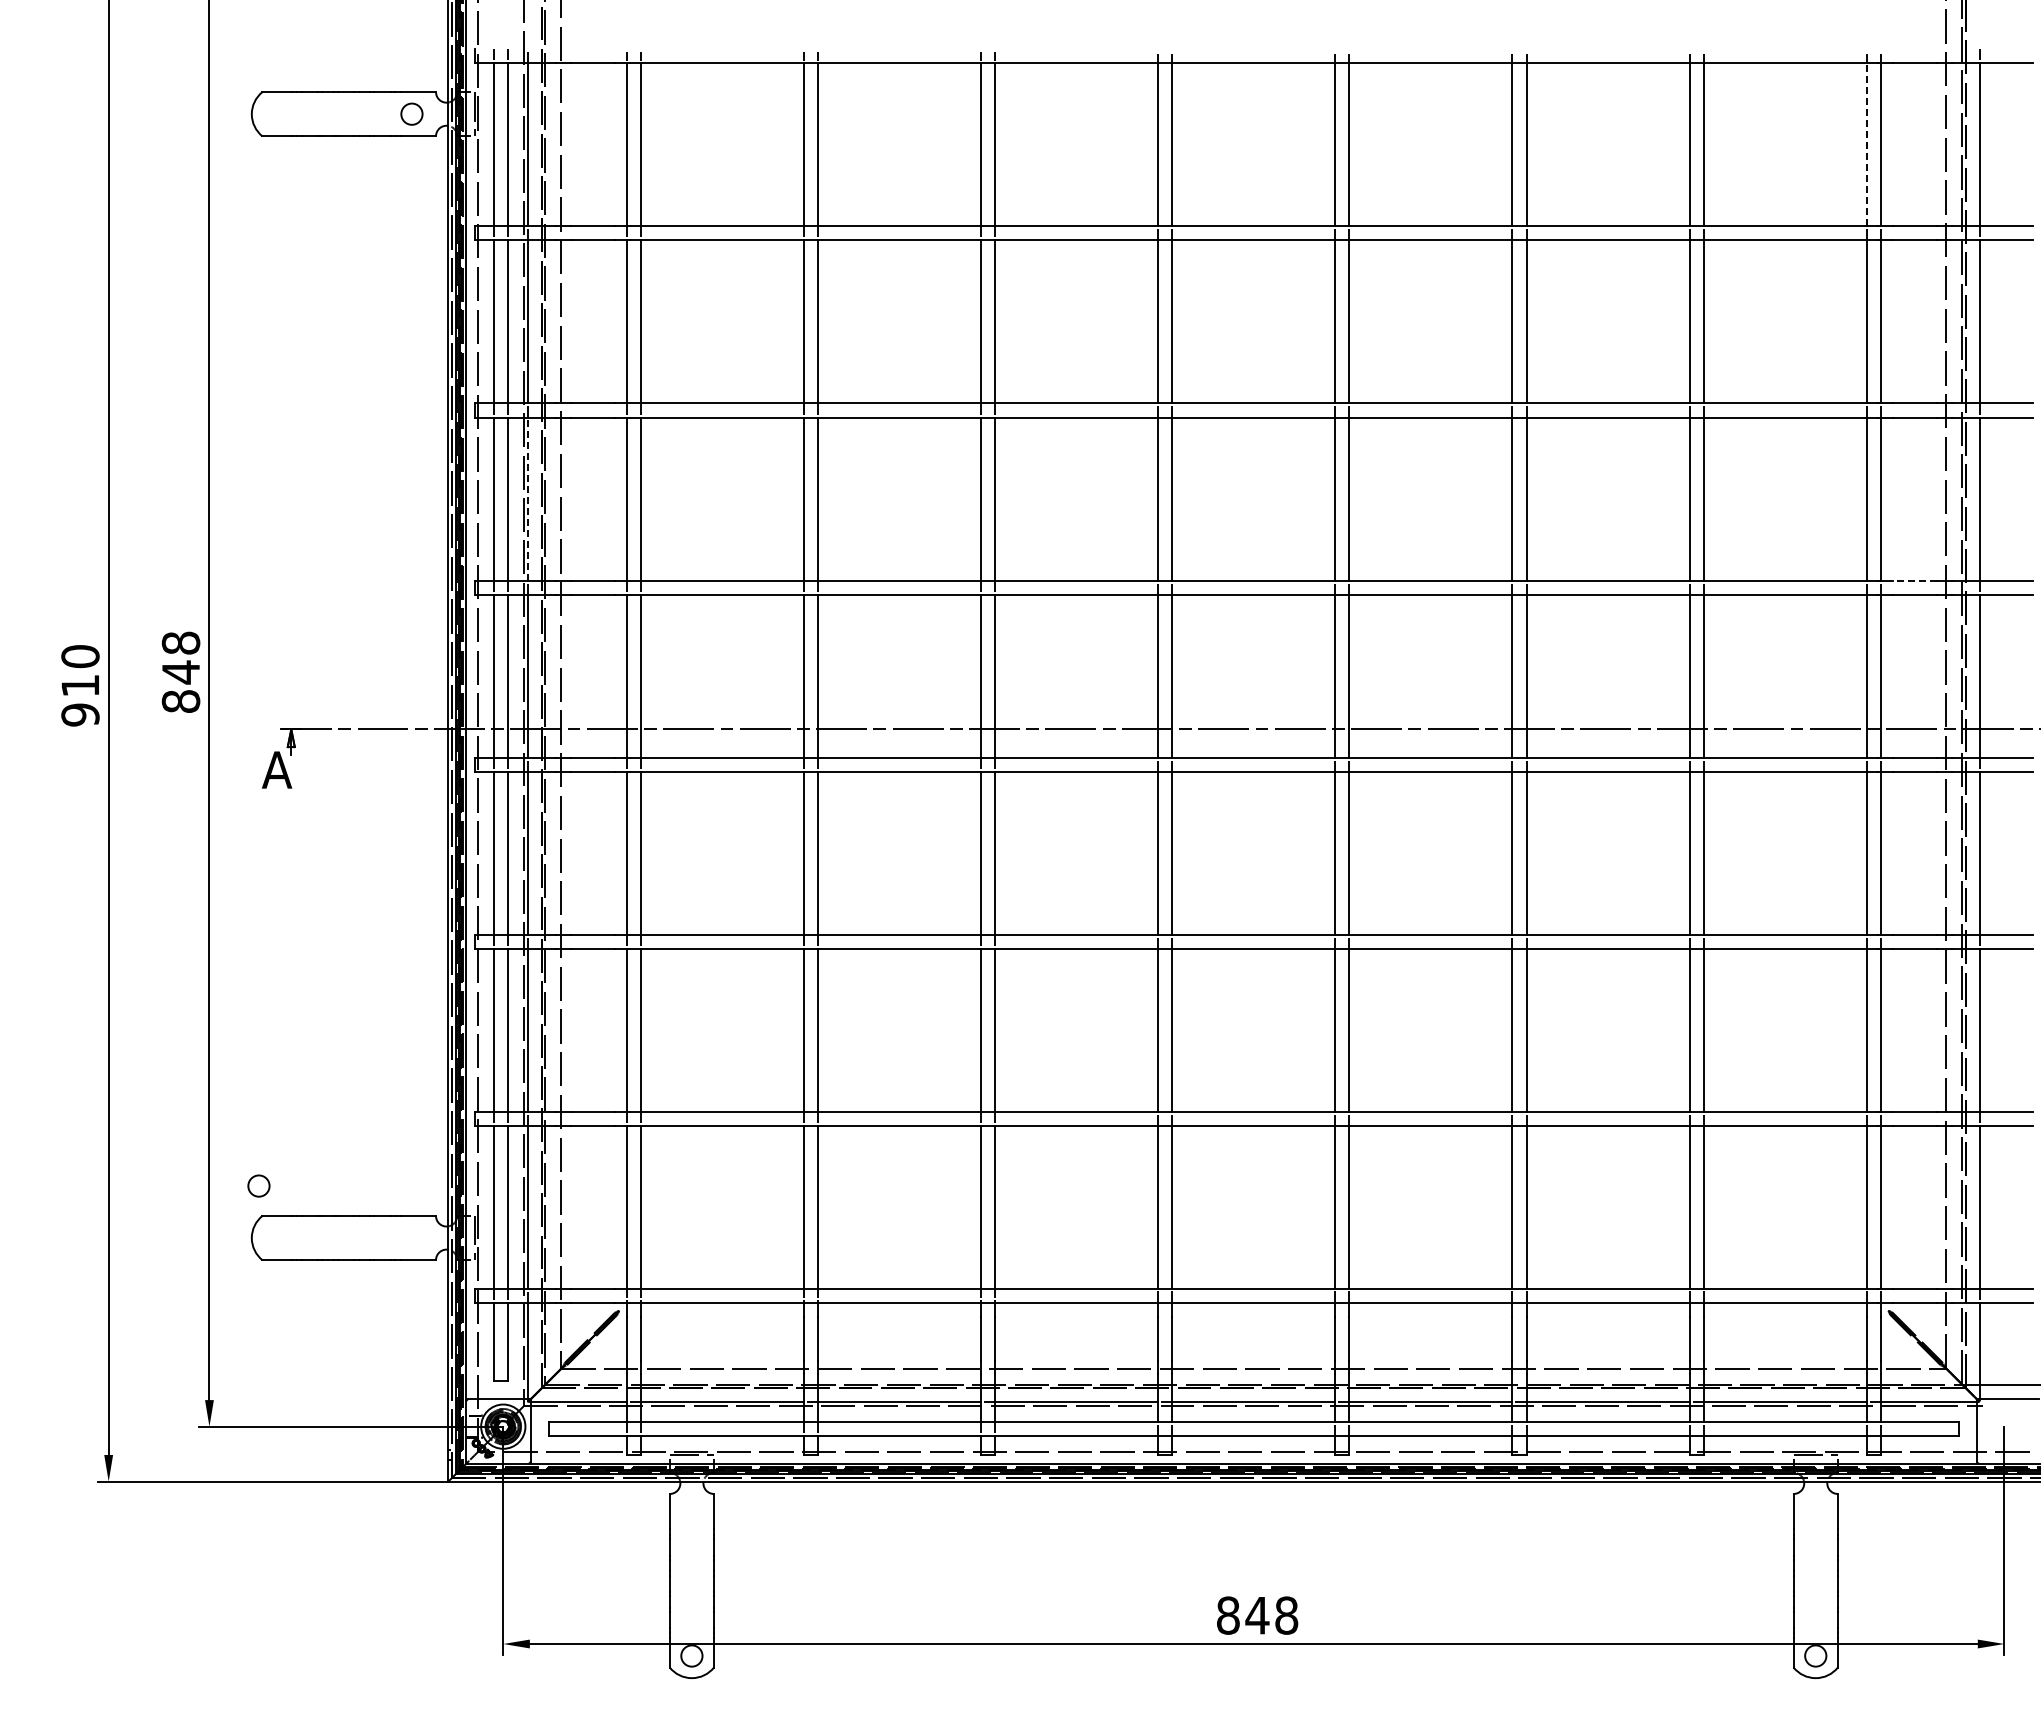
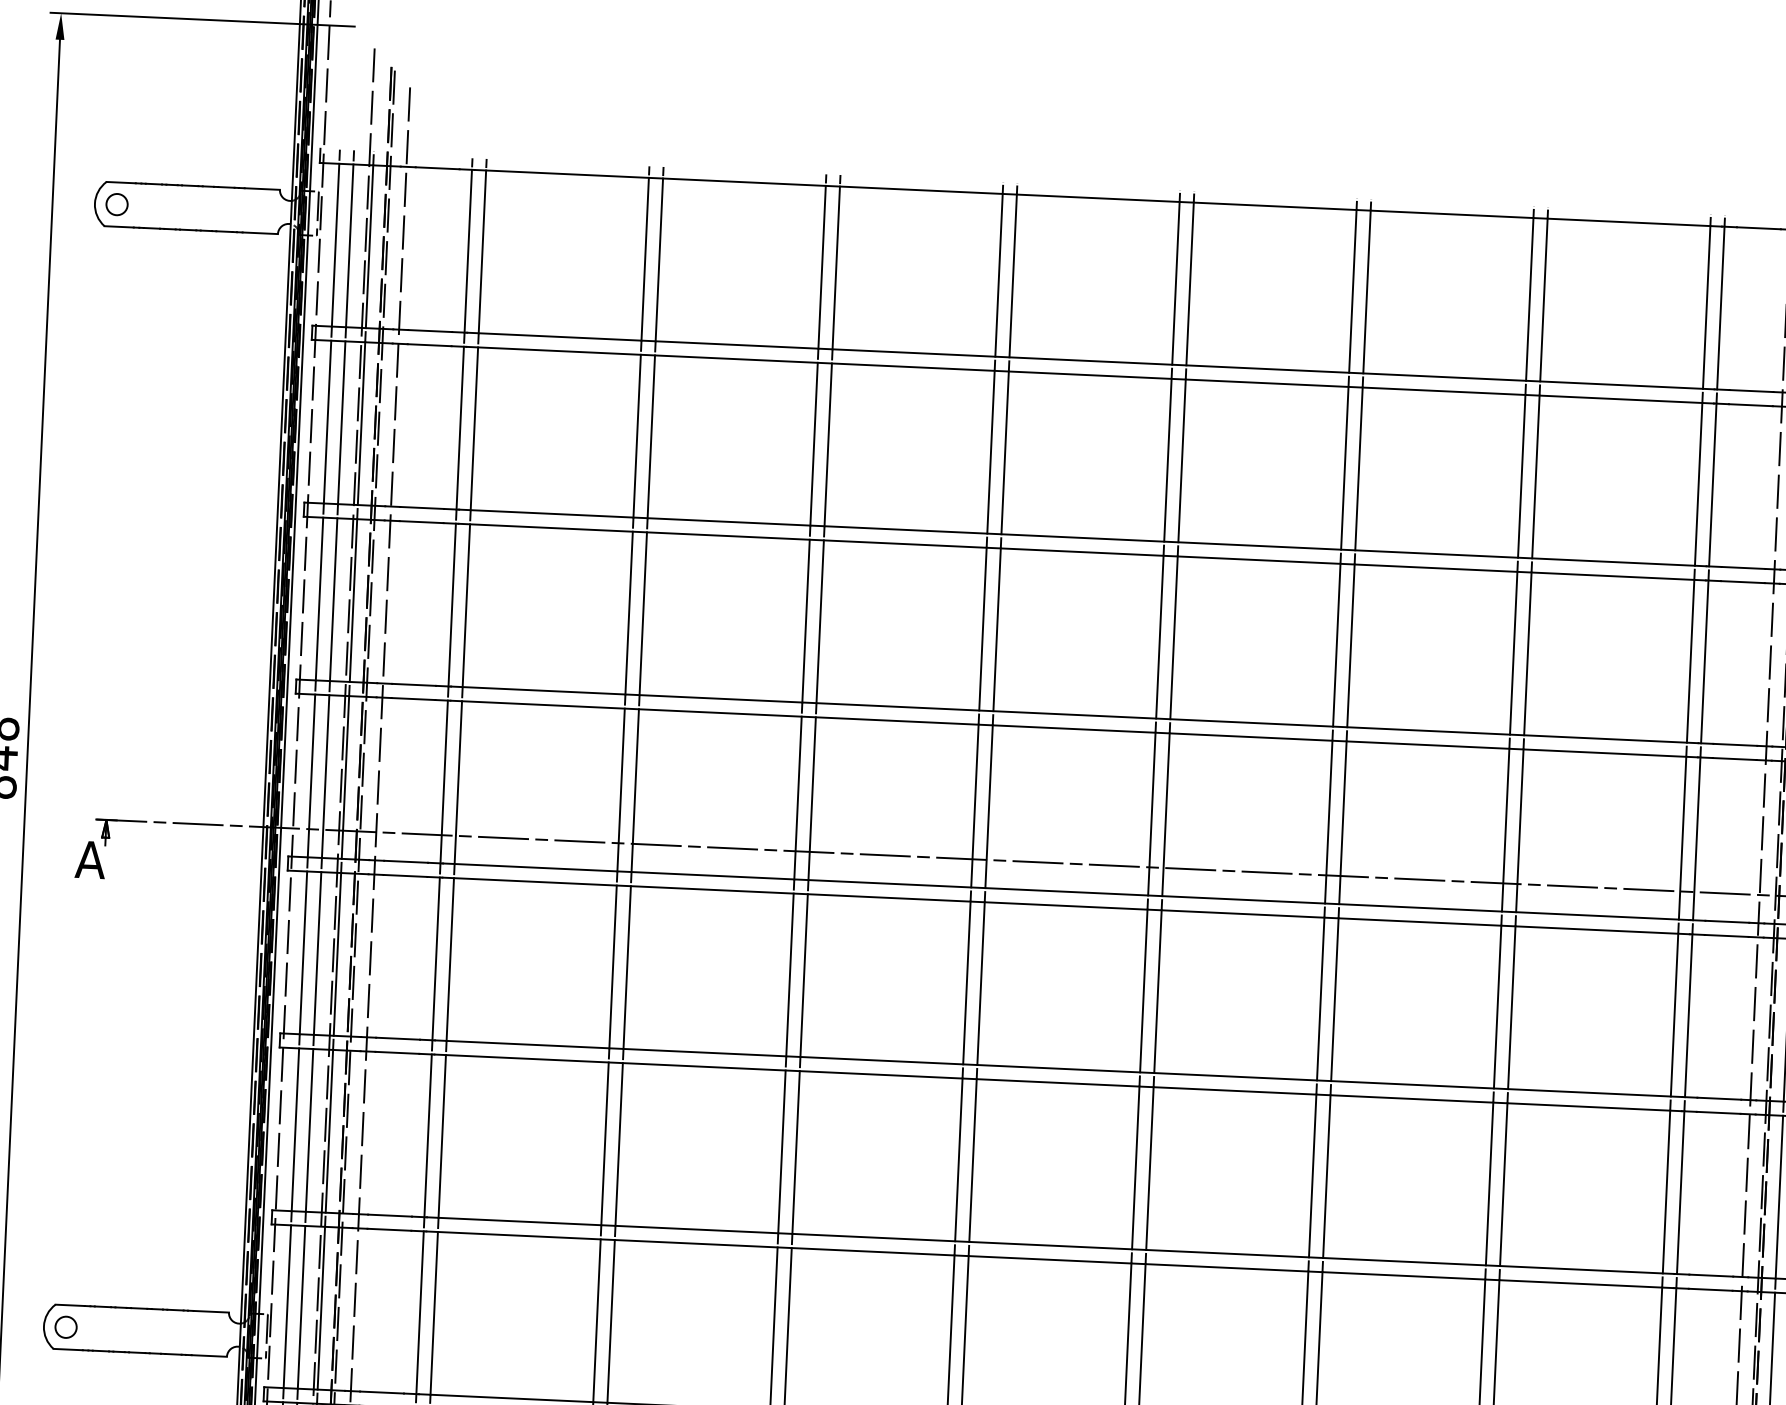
circle: (411, 113) -> (116, 203), moved
line: (1866, 144) -> (1706, 307), dashed -> solid
line: (528, 498) -> (353, 600), dashed -> solid
line: (1915, 580) -> (1735, 744), dashed -> solid
circle: (258, 1185) -> (65, 1326), moved

